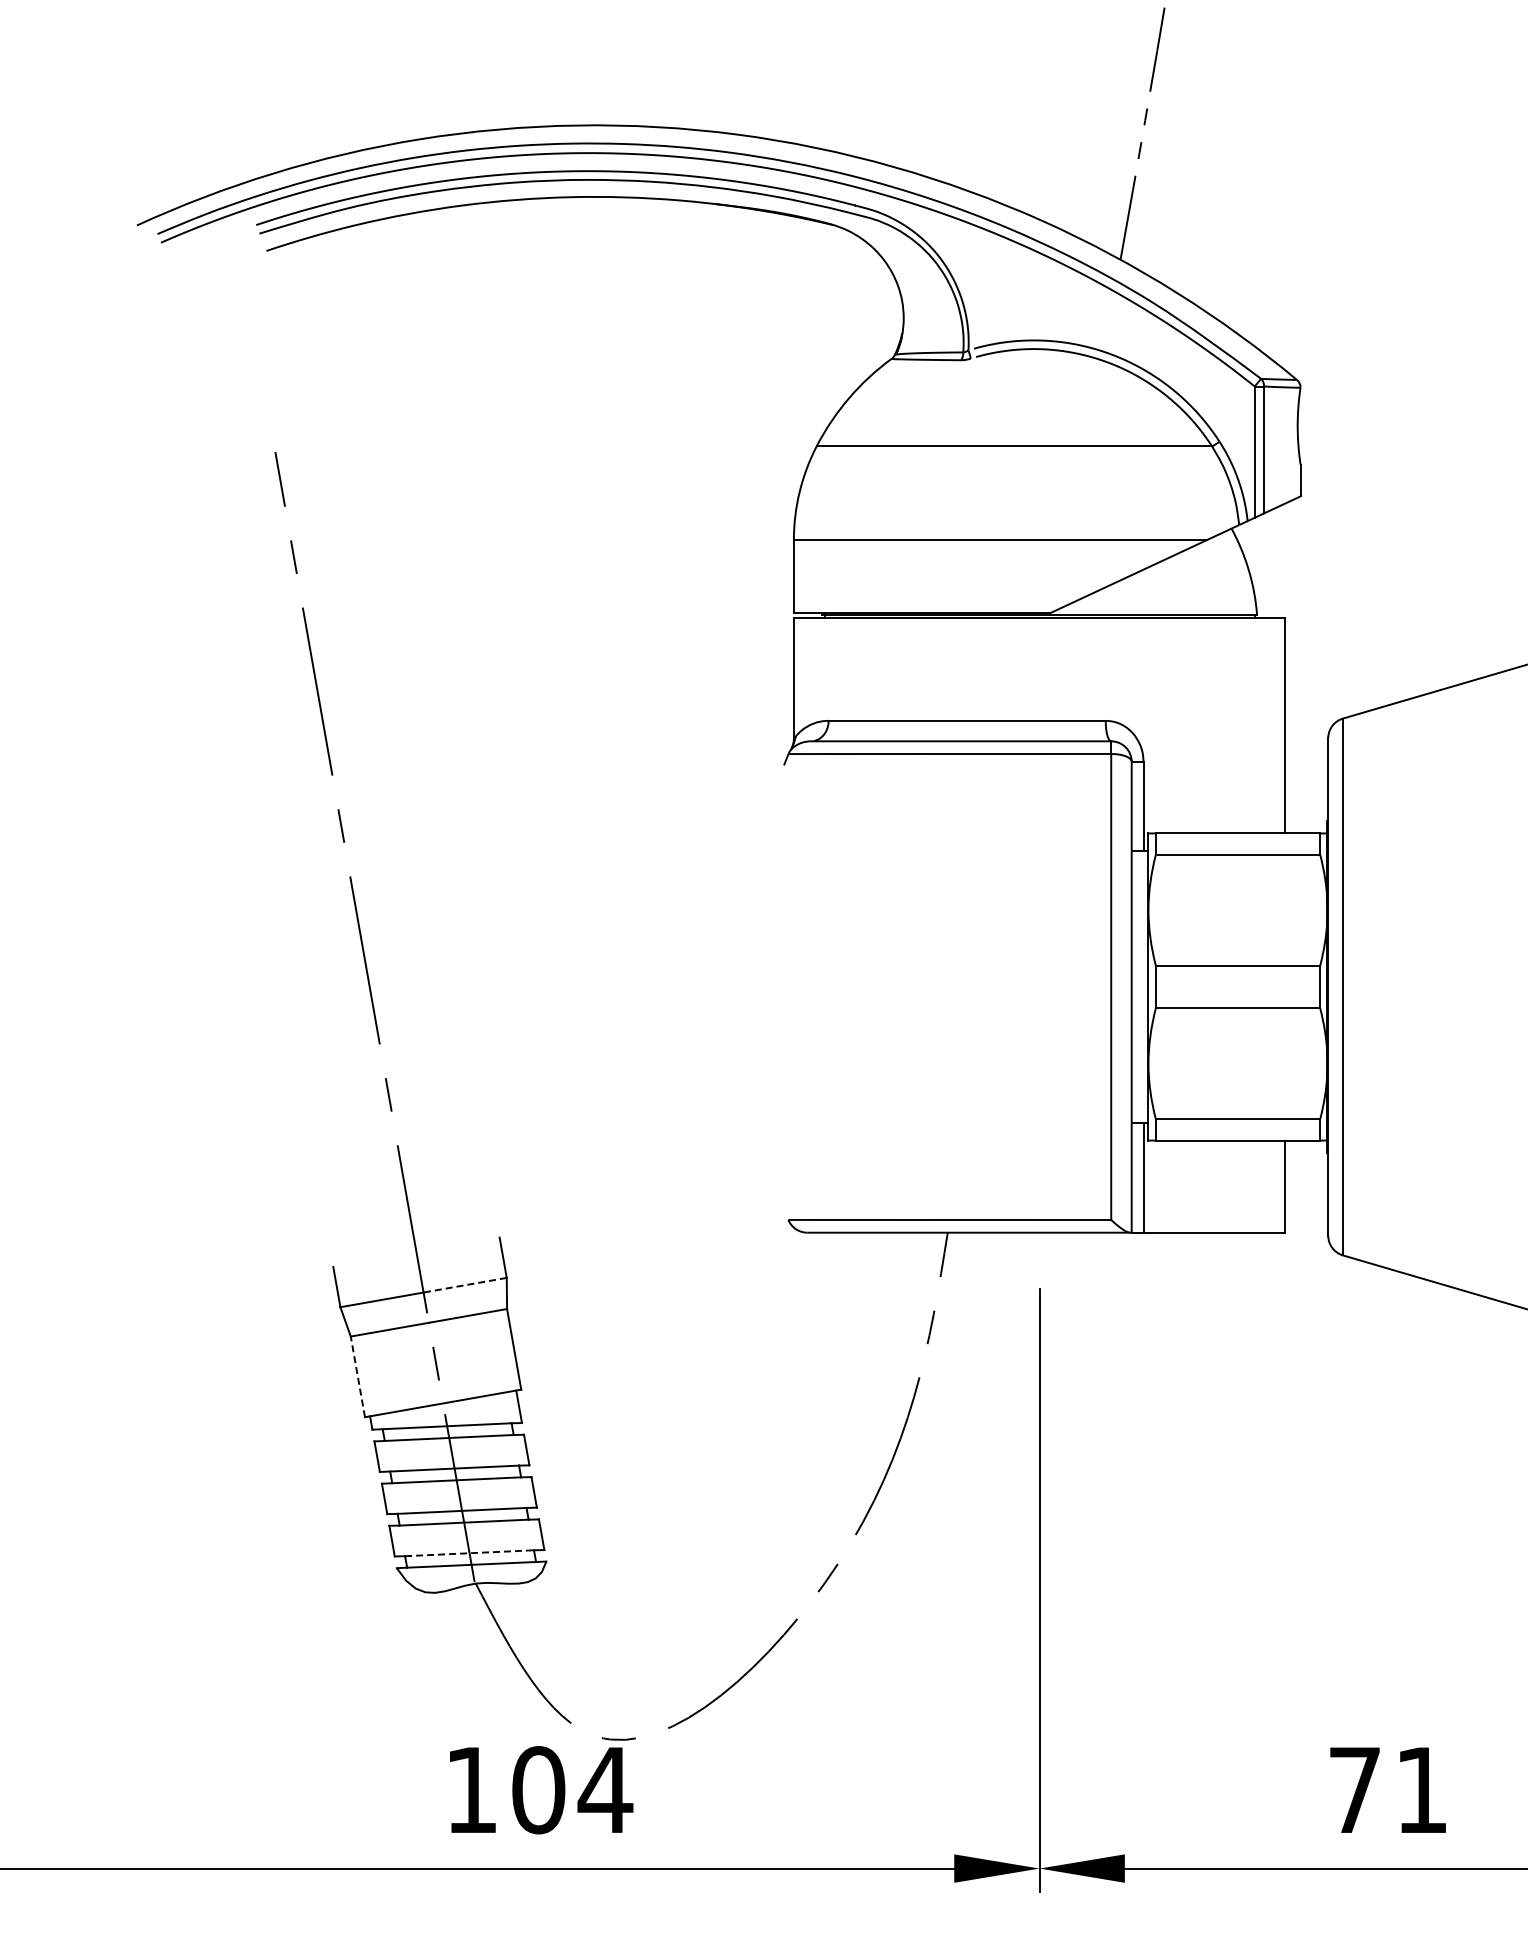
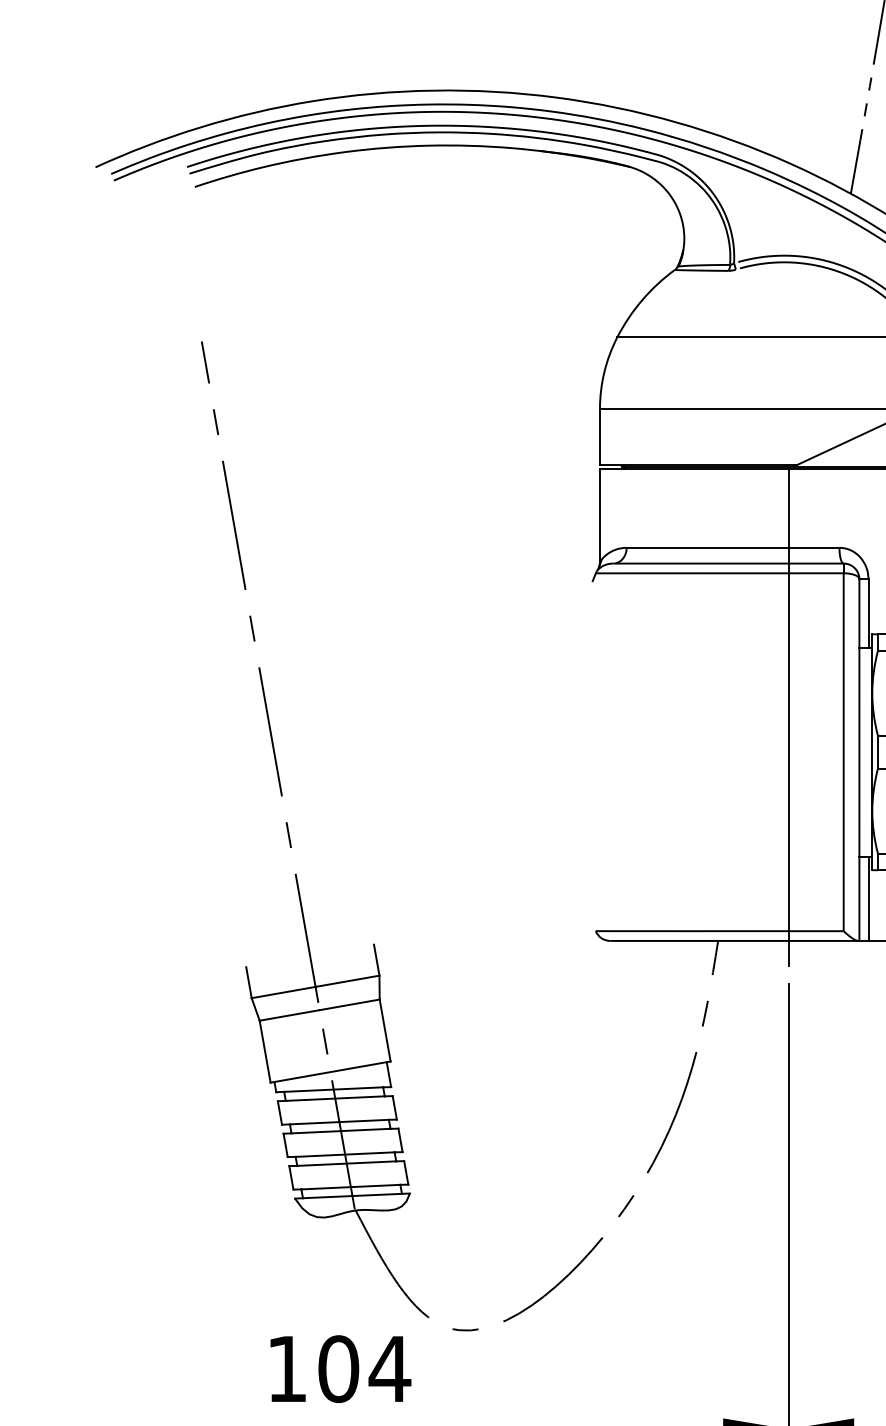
line: (1039, 941) -> (788, 717), added
line: (464, 1285) -> (347, 981), dashed -> solid
line: (357, 1376) -> (264, 1051), dashed -> solid
line: (469, 1553) -> (350, 1187), dashed -> solid
text: (541, 1790) -> (340, 1369), moved

